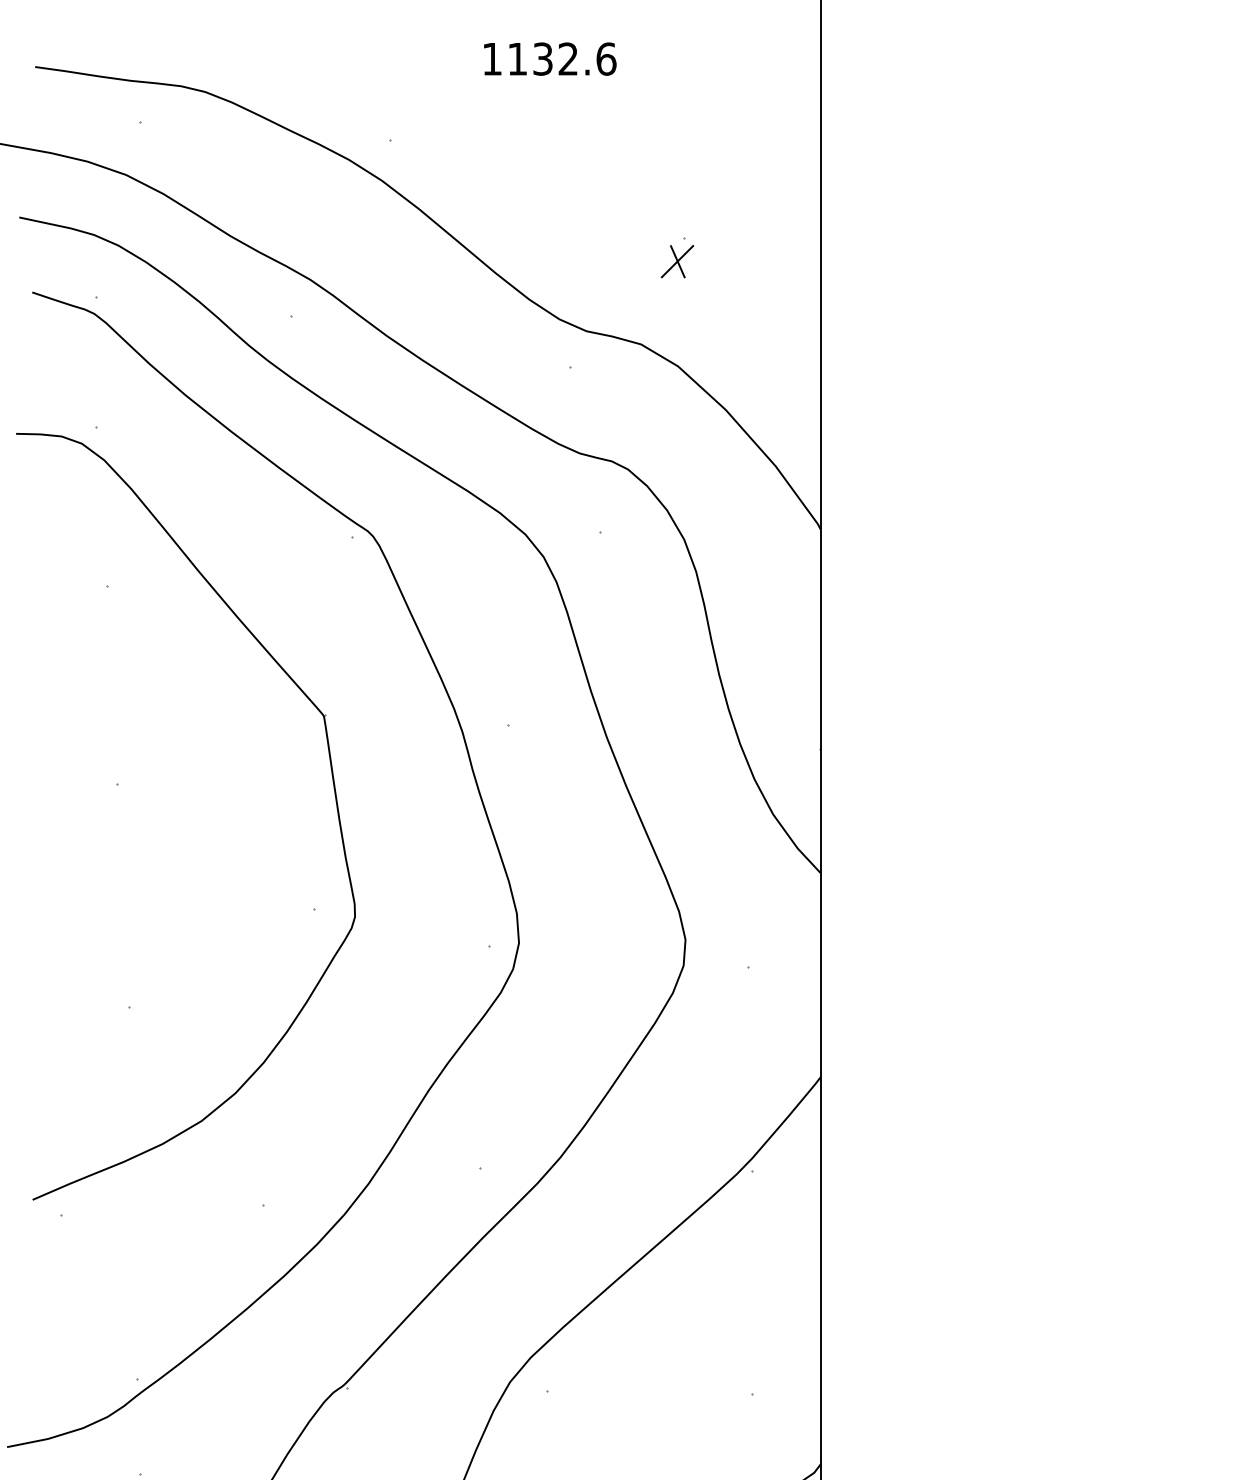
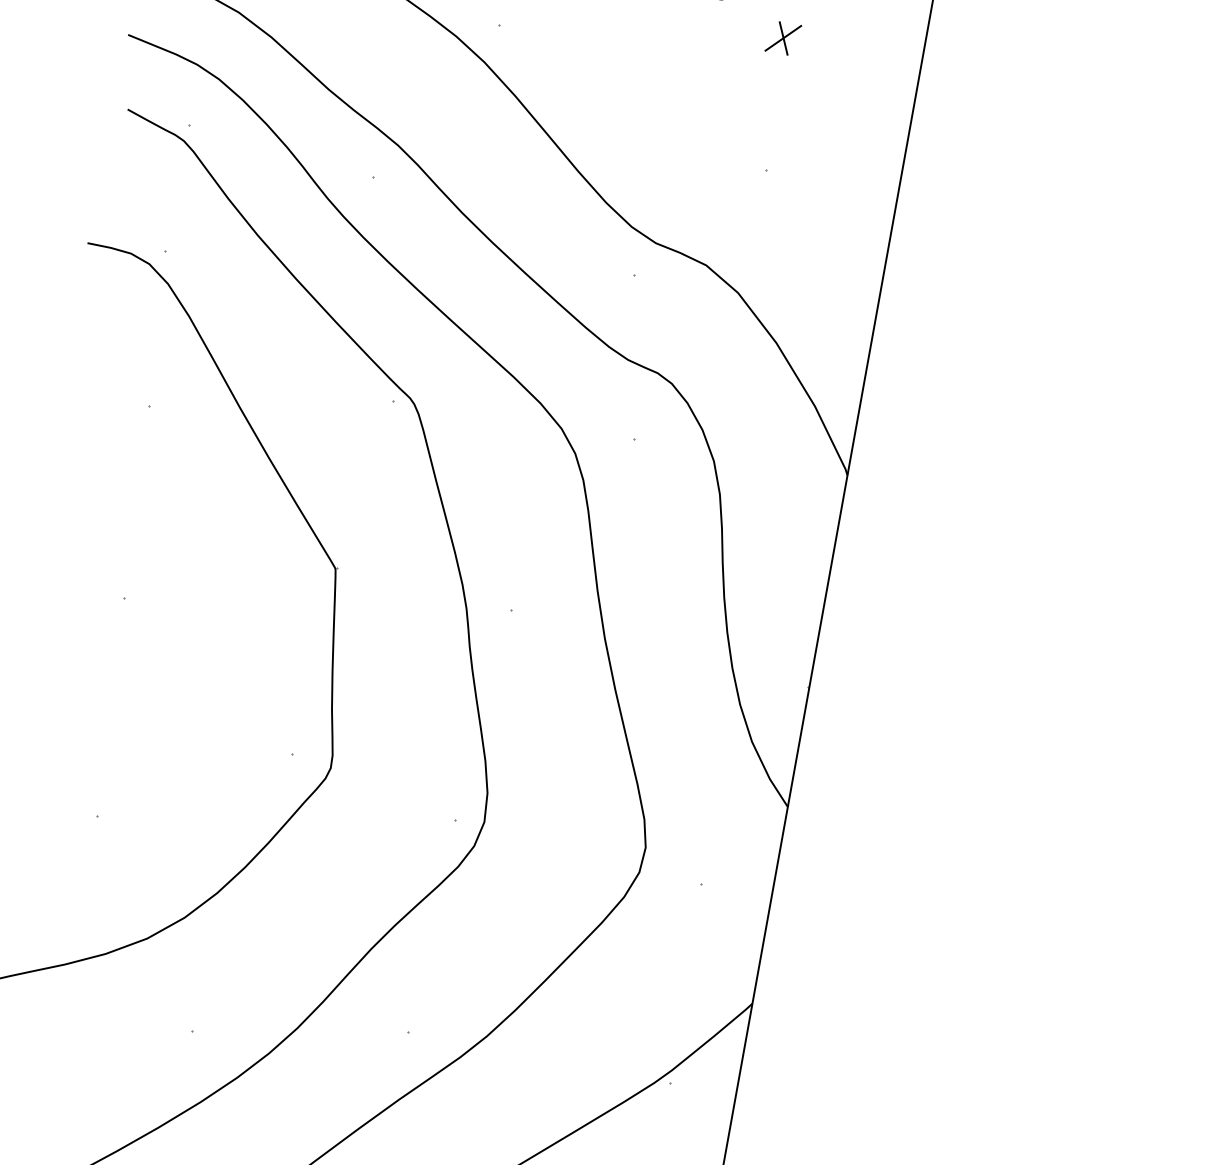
part: (677, 261) -> (783, 38), moved

